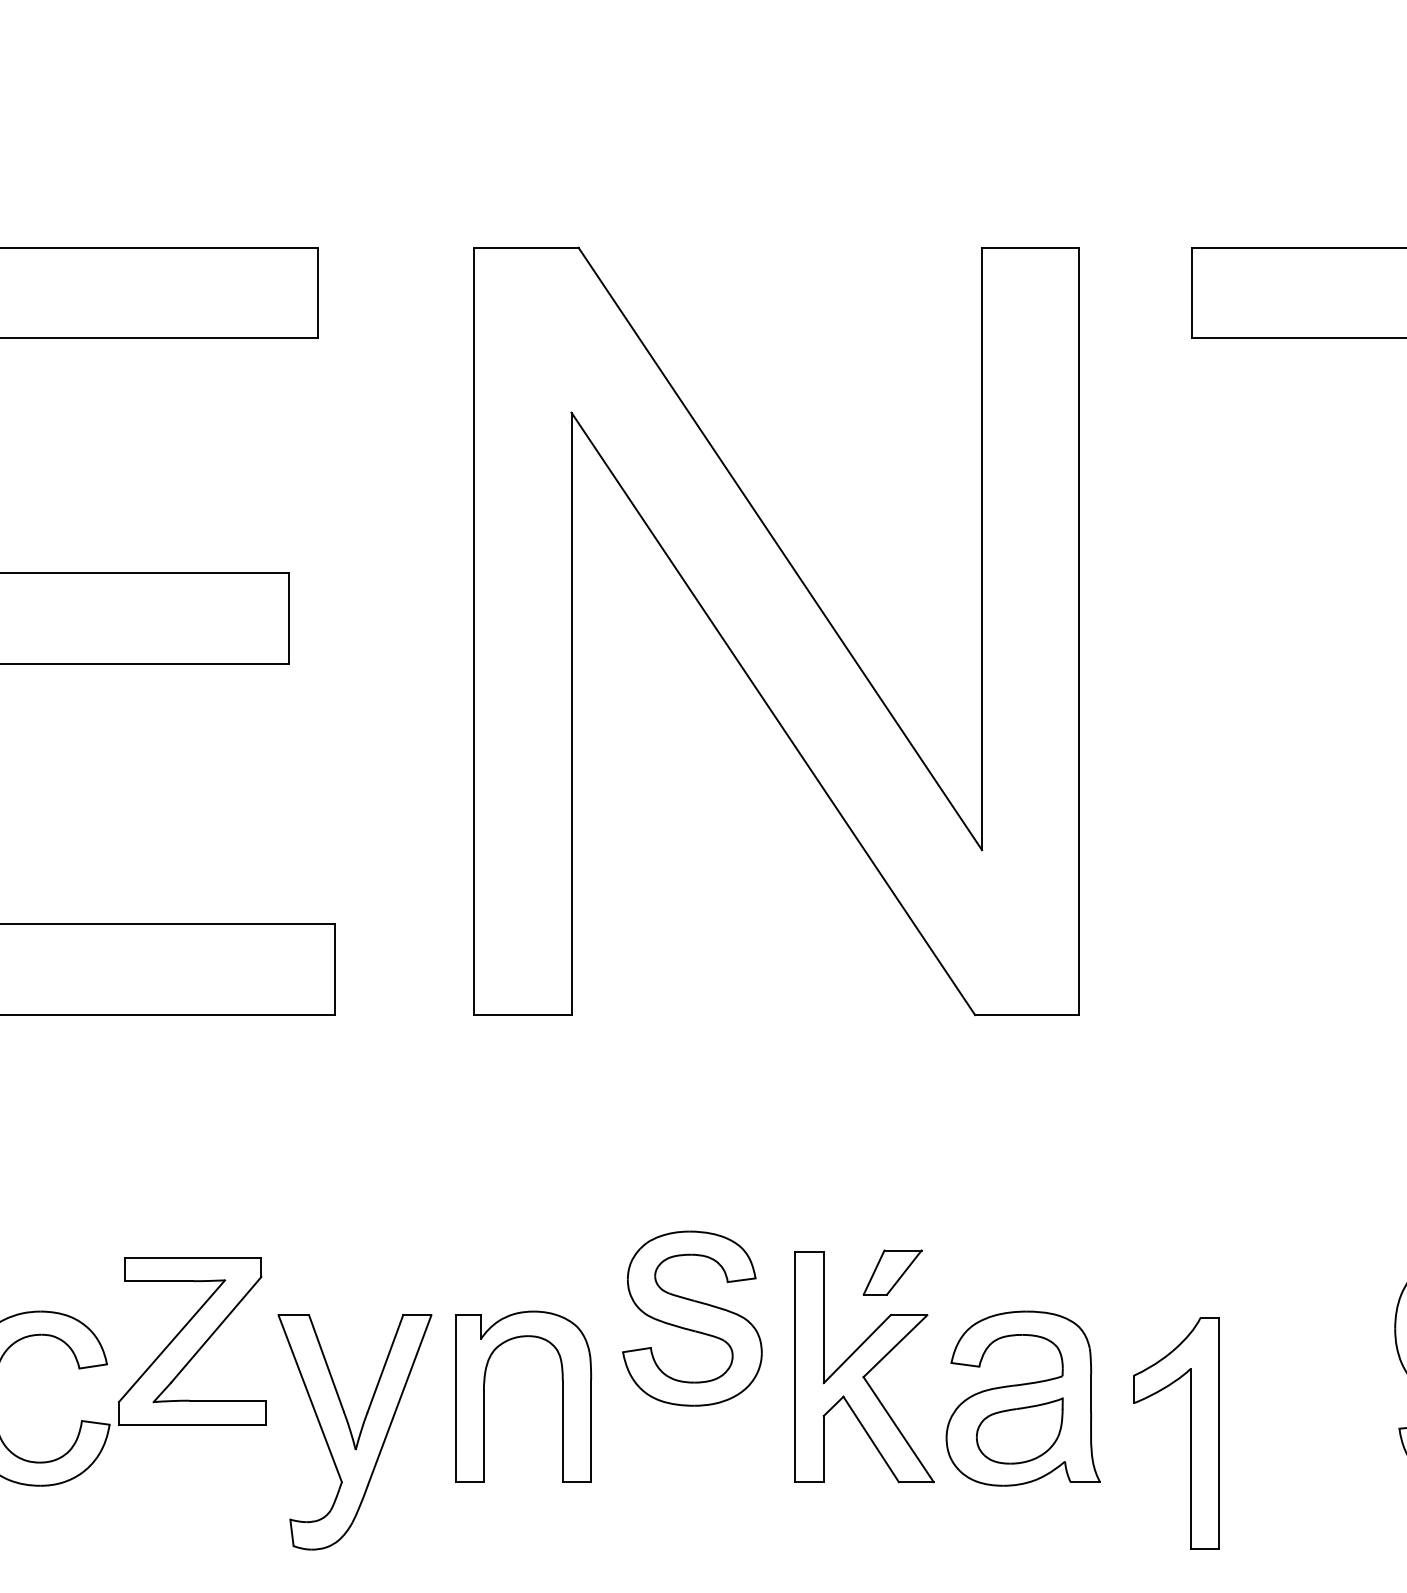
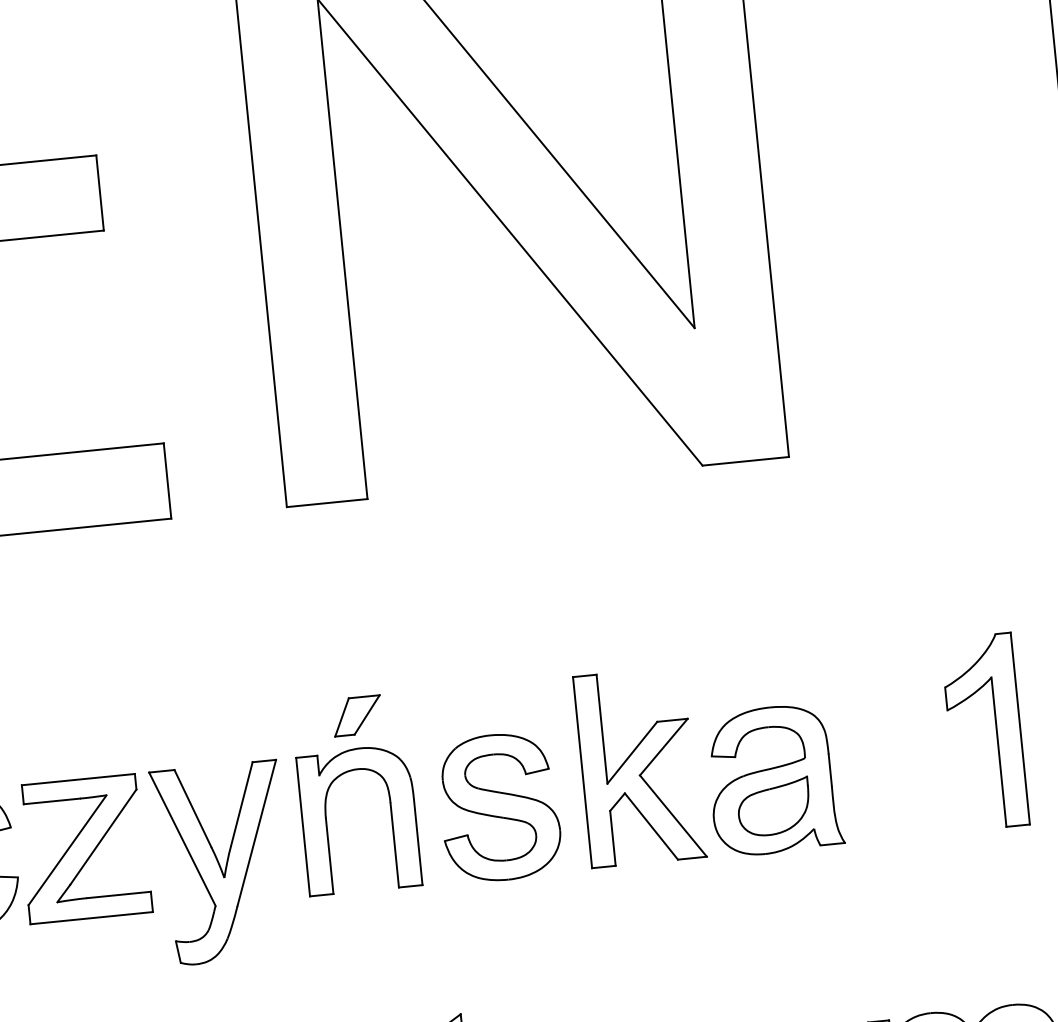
part: (892, 1272) -> (357, 715), moved
part: (692, 1318) -> (499, 807), moved
part: (191, 1341) -> (83, 848), moved
part: (1190, 1433) -> (996, 730), moved

